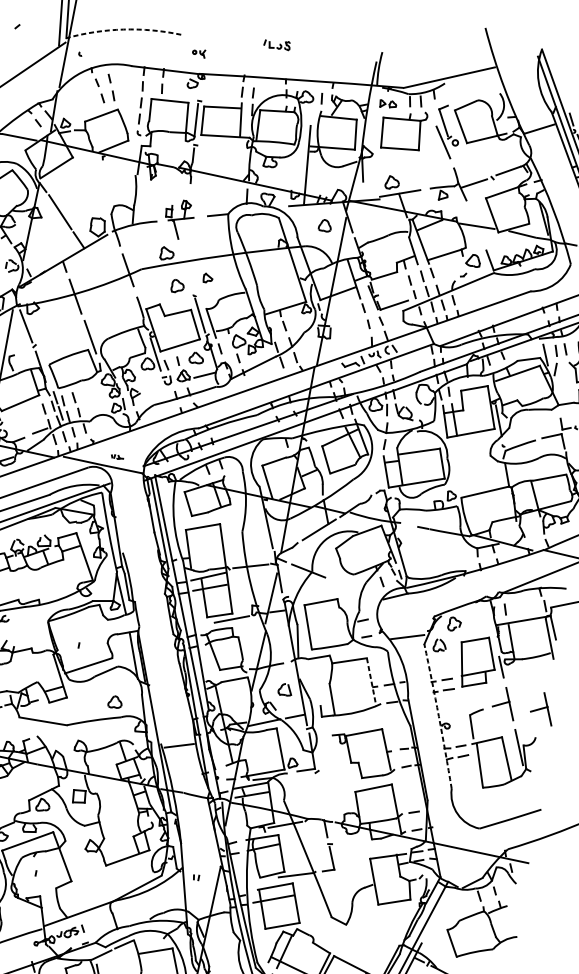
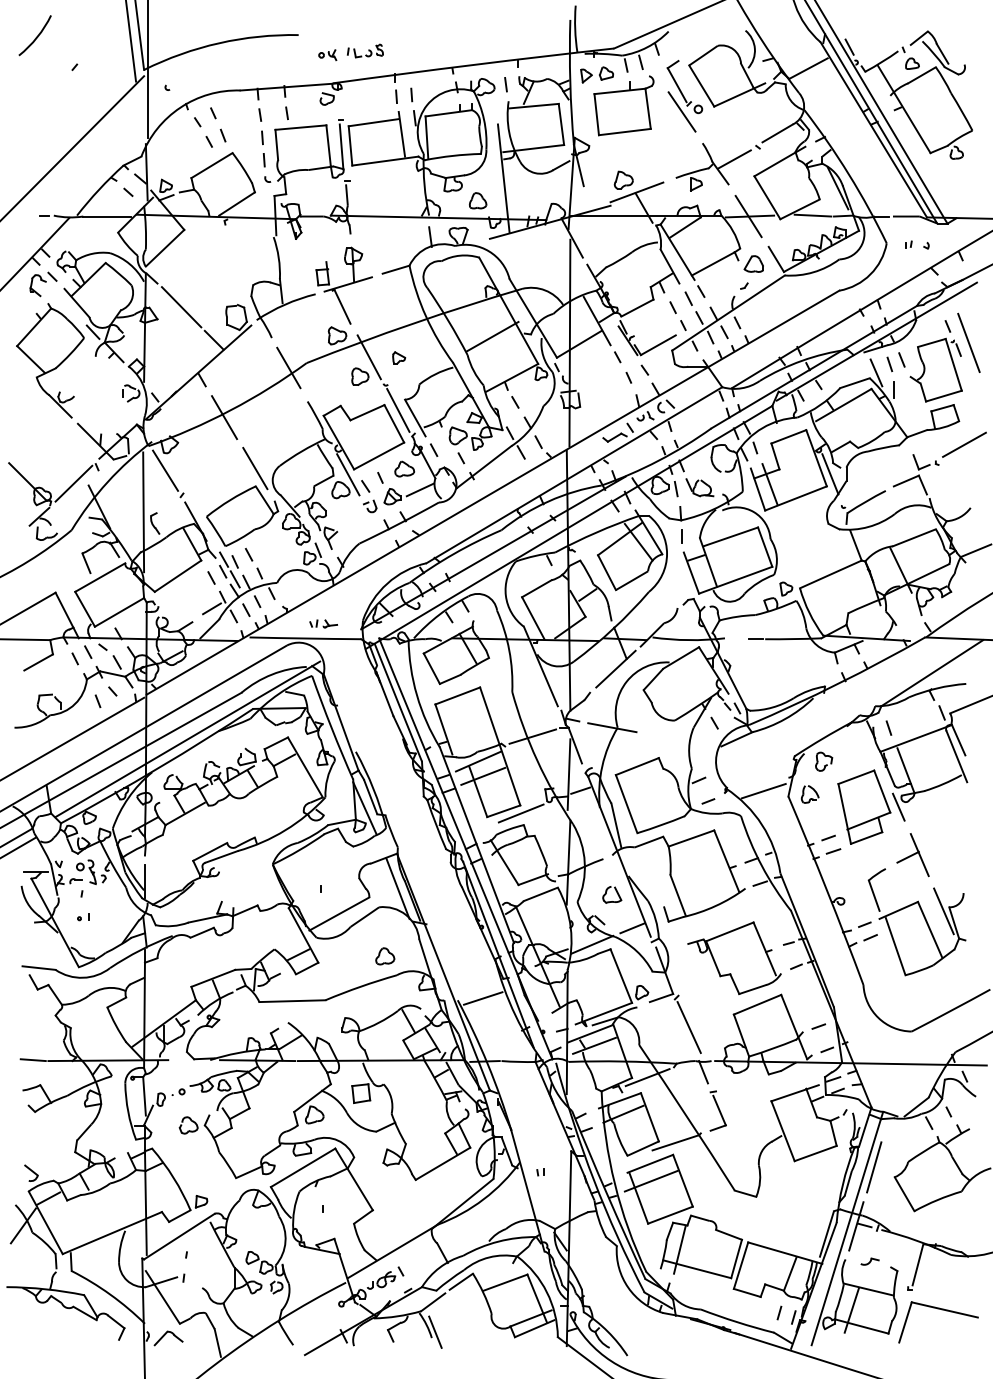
arc: (123, 29) -> (219, 43), dashed -> solid
part: (277, 44) -> (365, 50), moved
part: (388, 104) -> (597, 74), size x1.43
part: (178, 219) -> (343, 285), size x1.43
part: (325, 225) -> (478, 200), moved
line: (476, 226) -> (748, 216), added
line: (186, 273) -> (368, 357), added
line: (277, 276) -> (492, 336), added
part: (117, 456) -> (323, 623), size x1.67
line: (371, 682) -> (726, 861), dashed -> solid
part: (542, 708) -> (965, 852), removed
arc: (439, 716) -> (827, 890), dashed -> solid
line: (321, 794) -> (688, 1027), added
line: (434, 920) -> (874, 1167), added

